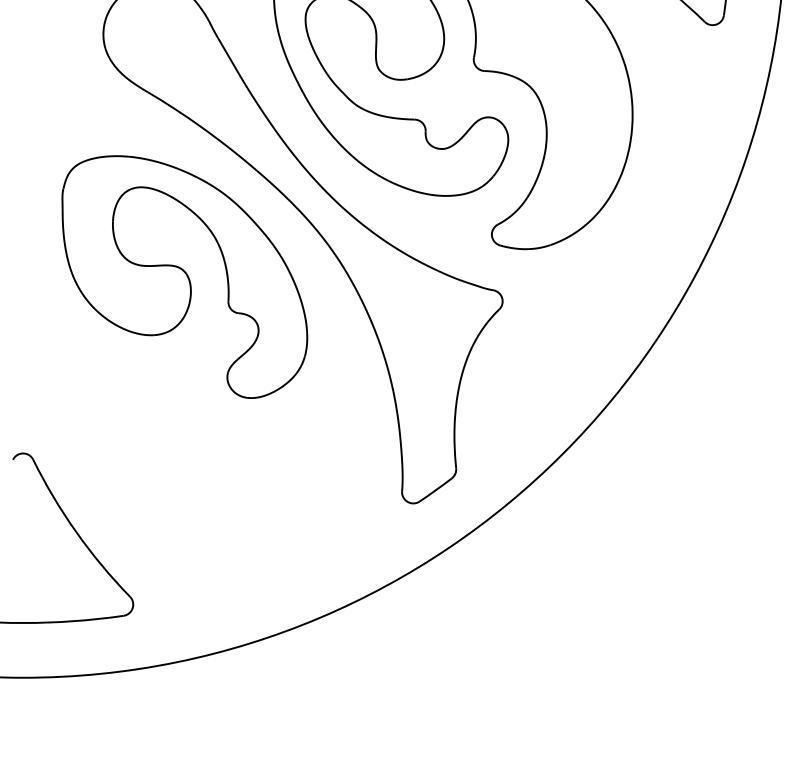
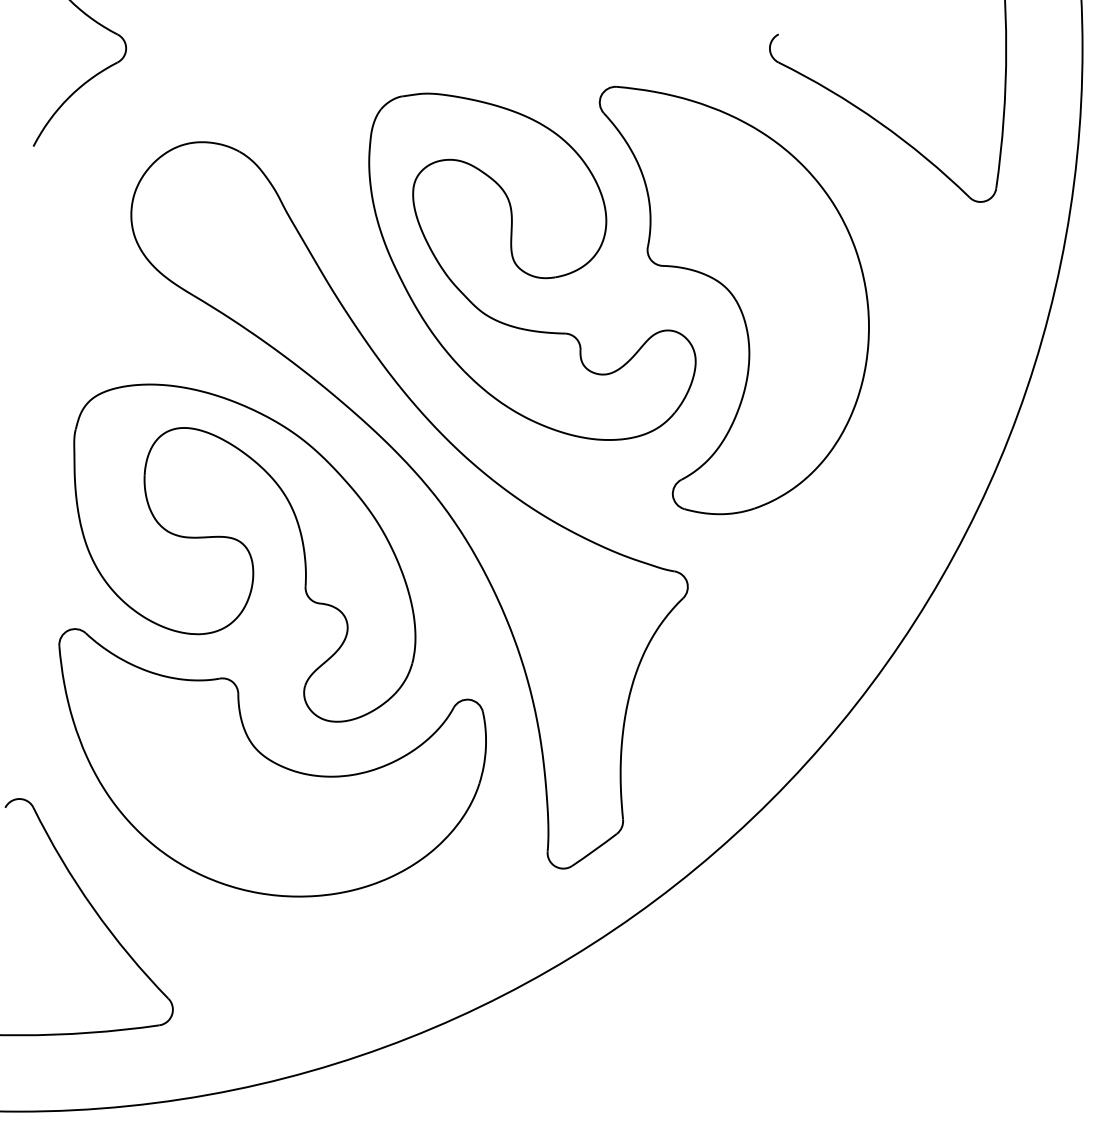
part: (204, 427) -> (272, 762), added

